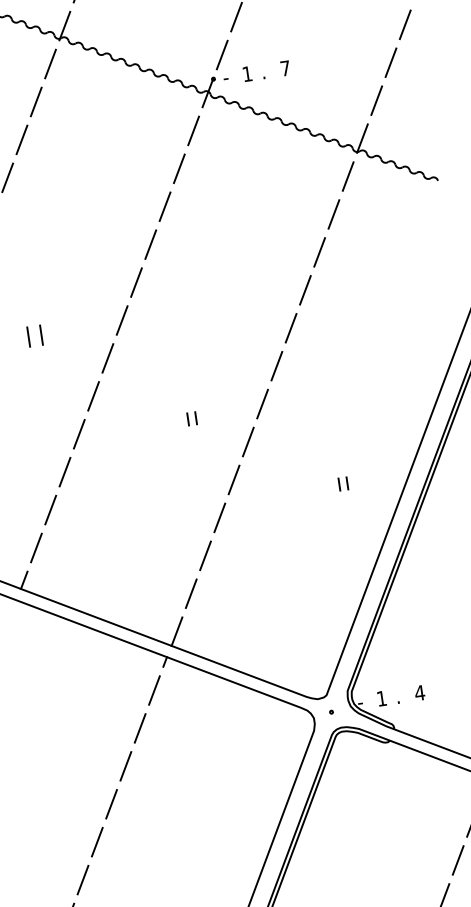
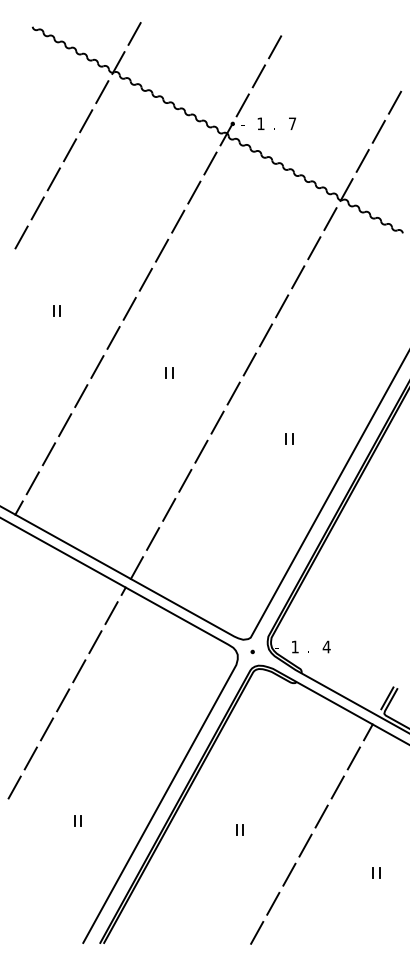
part: (34, 335) -> (56, 310), size x0.62
part: (191, 418) -> (169, 372), moved
part: (343, 483) -> (289, 438), moved

